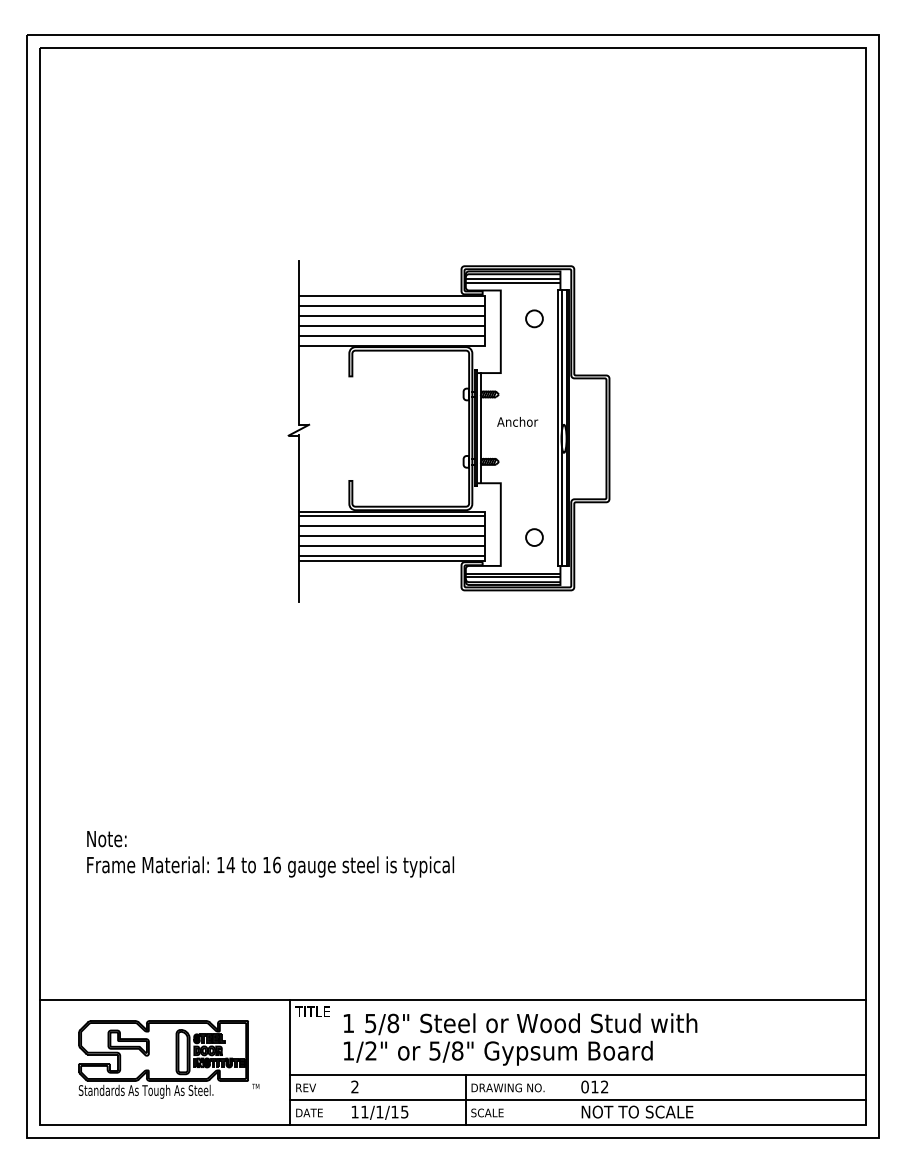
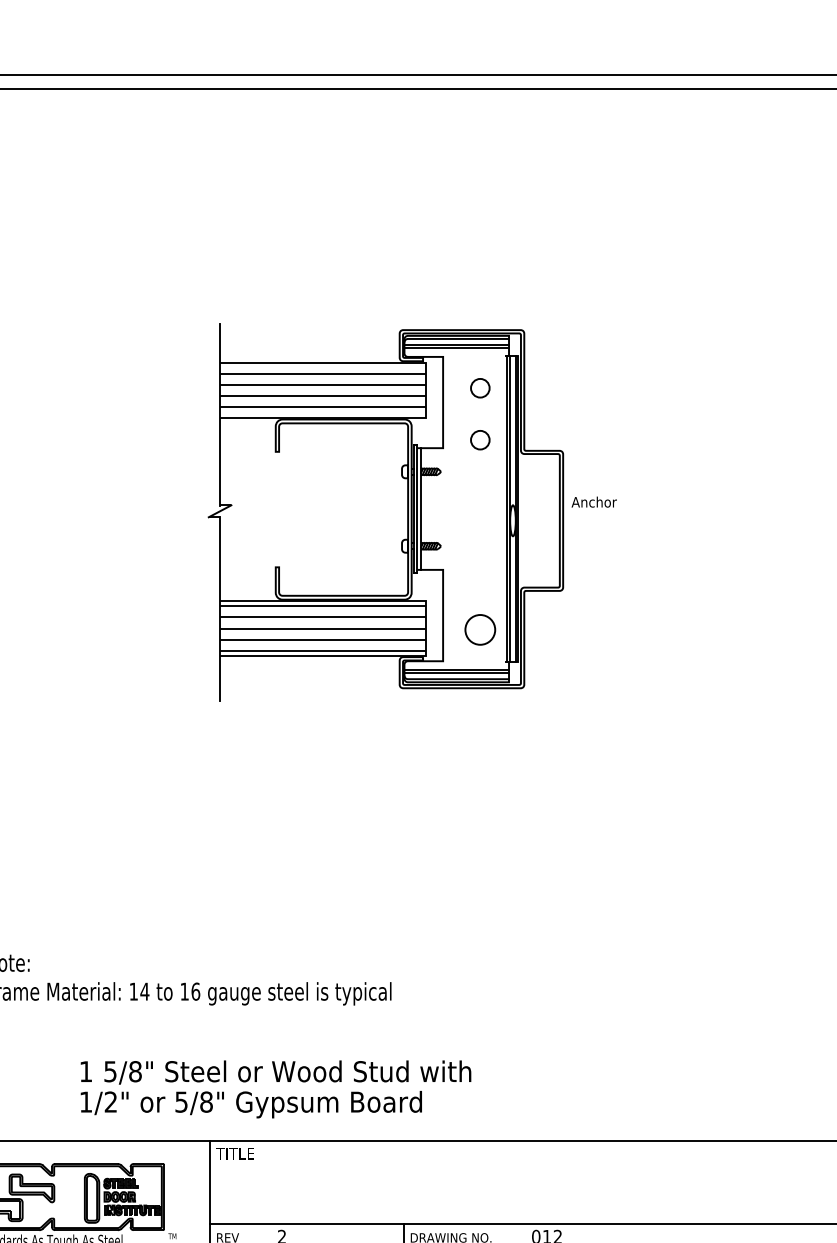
circle: (534, 365) -> (480, 439), added
text: (517, 421) -> (594, 501), moved
circle: (534, 537) -> (480, 629), size x1.6
text: (520, 1039) -> (275, 1089), moved

